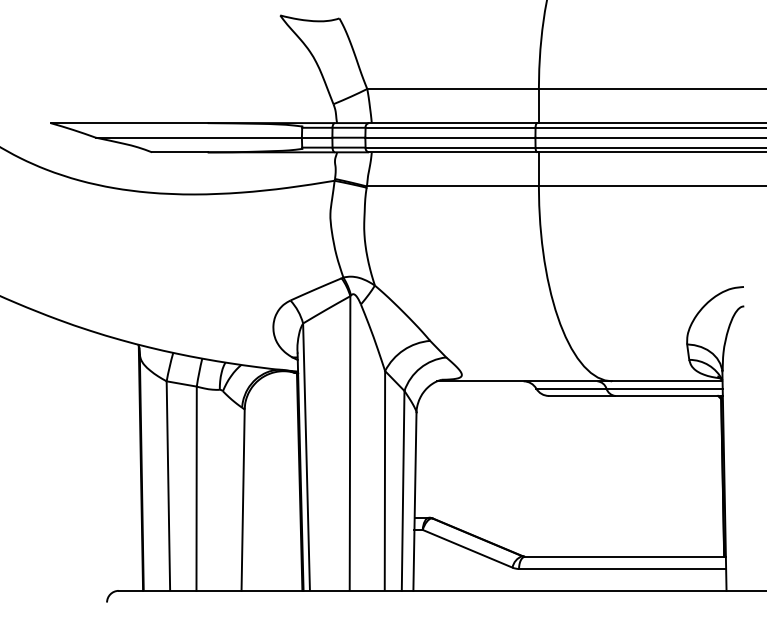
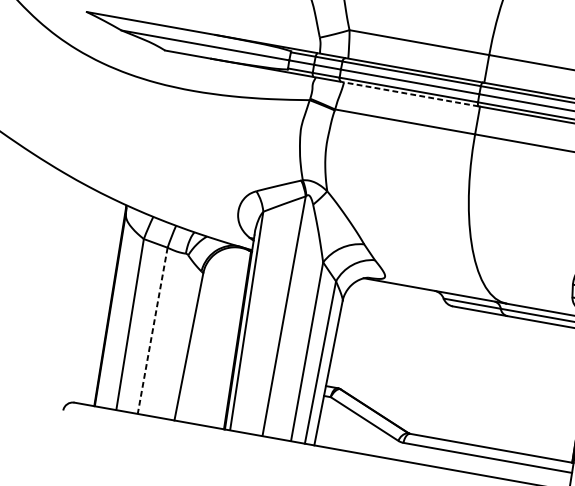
line: (452, 152) -> (409, 94), solid -> dashed
line: (196, 489) -> (152, 331), solid -> dashed

